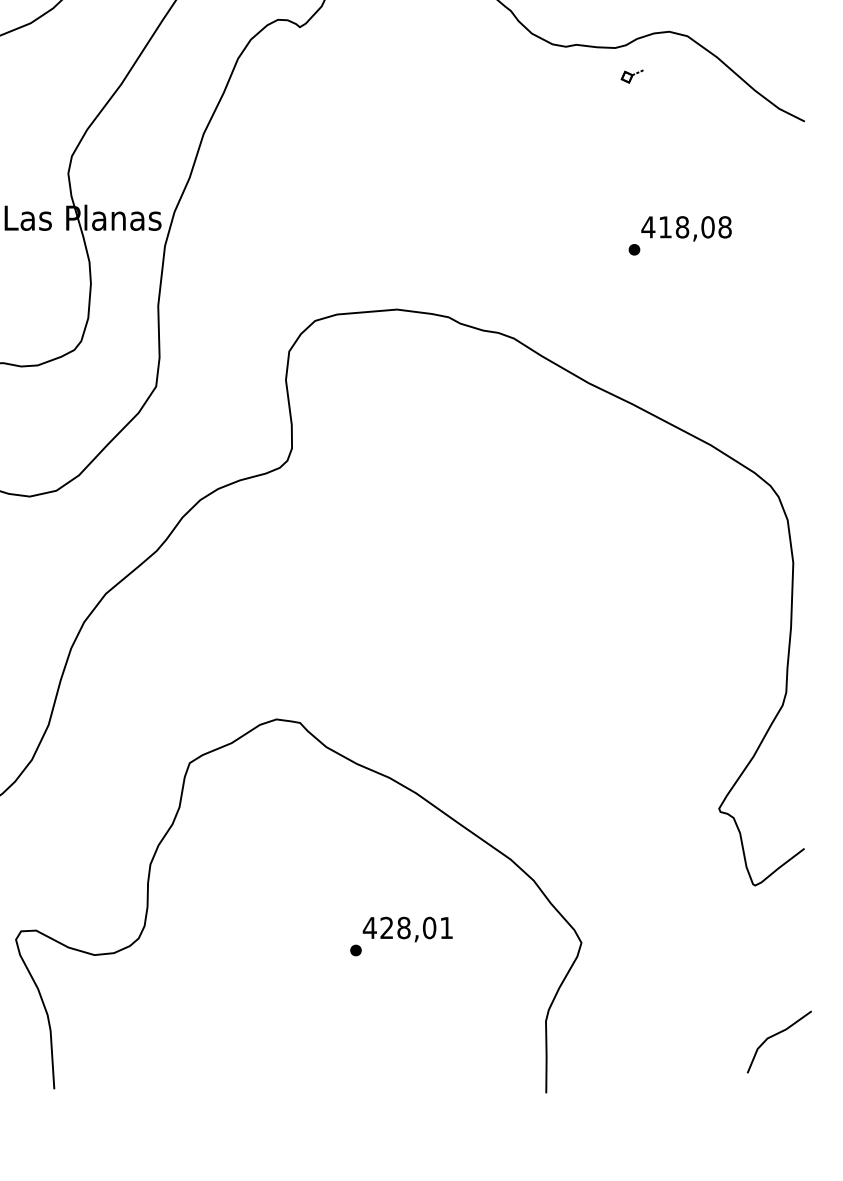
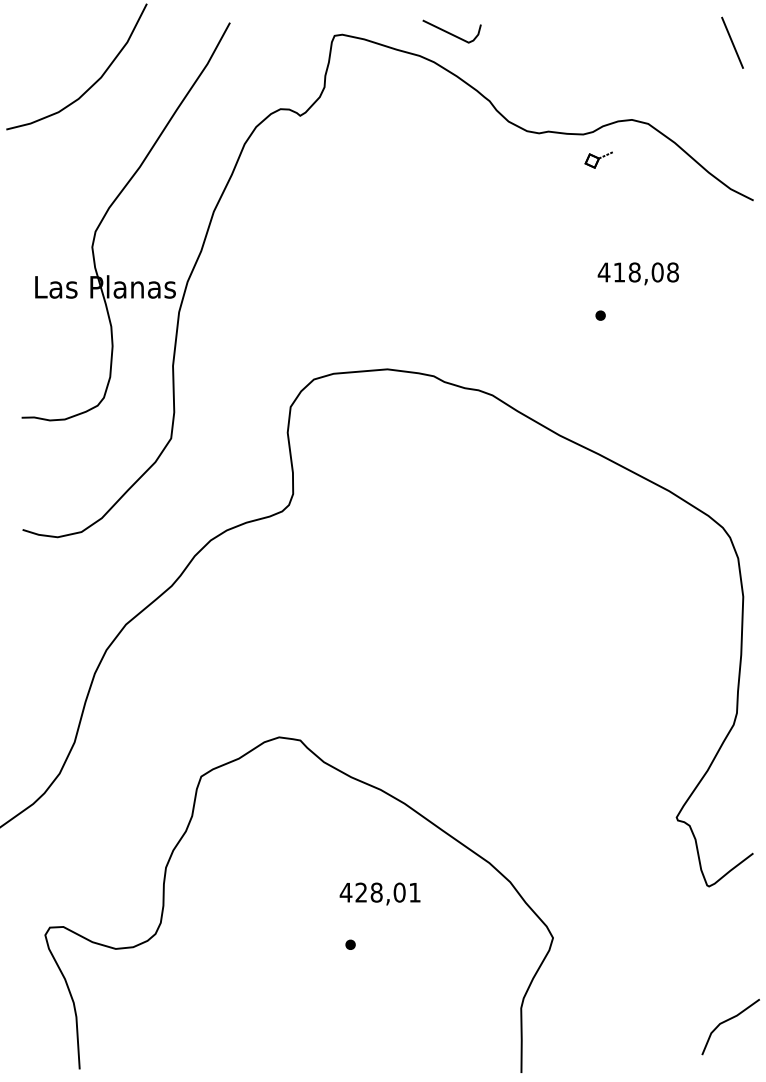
part: (632, 75) -> (598, 159), size x1.4
text: (685, 228) -> (637, 273), moved
text: (407, 928) -> (379, 893), moved

